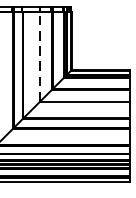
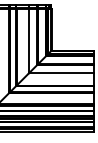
line: (39, 56) -> (28, 40), dashed -> solid

